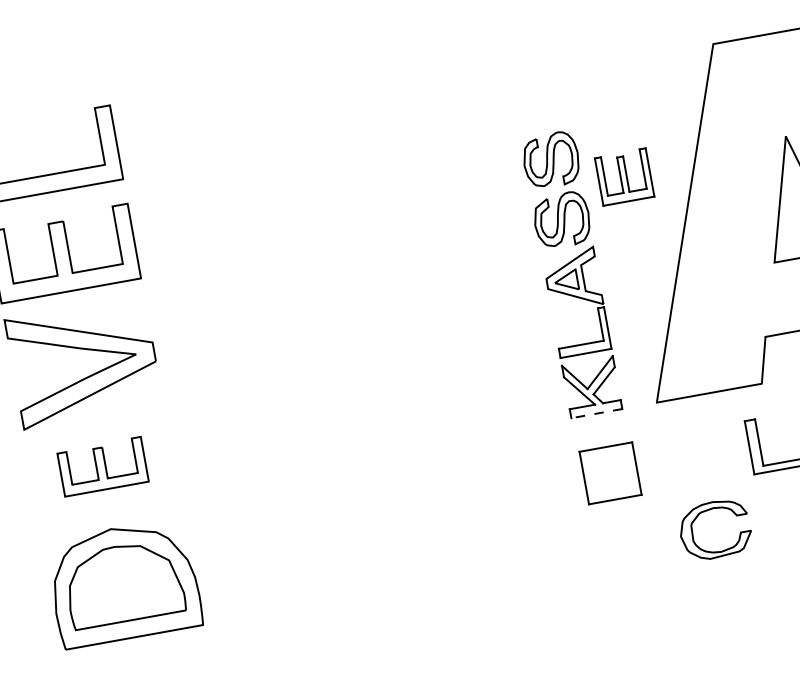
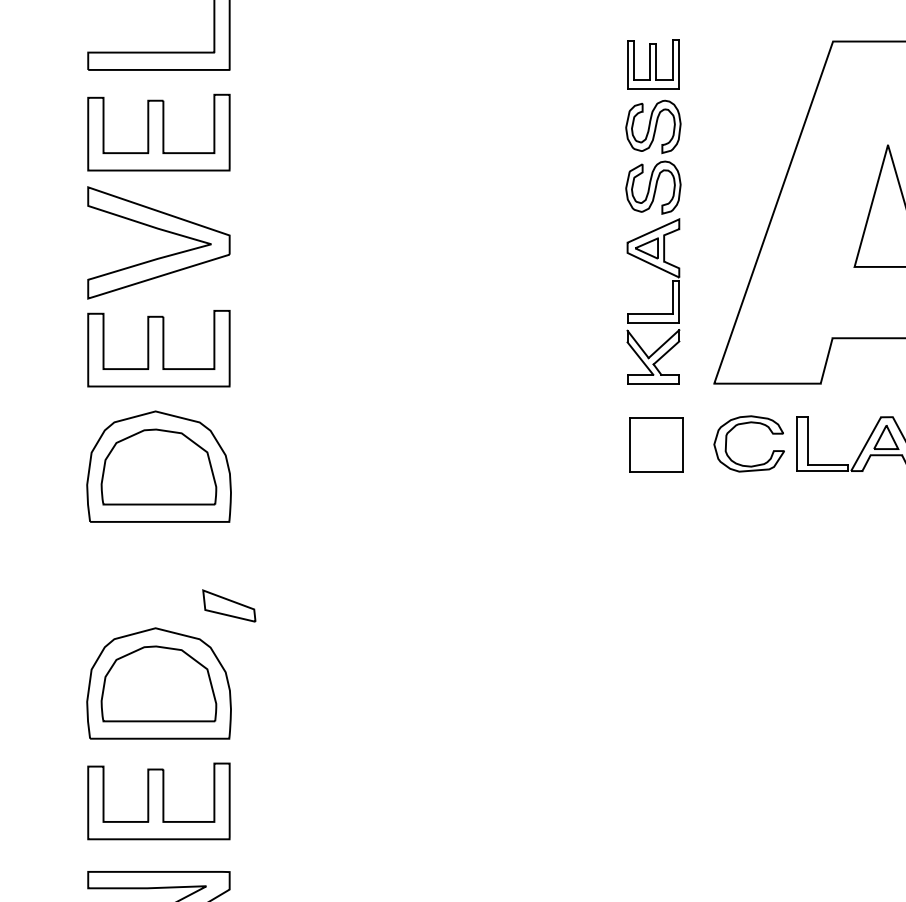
part: (624, 177) -> (653, 64), moved
line: (596, 413) -> (653, 383), dashed -> solid
part: (102, 466) -> (158, 348), size x1.67
part: (708, 511) -> (745, 424), moved

